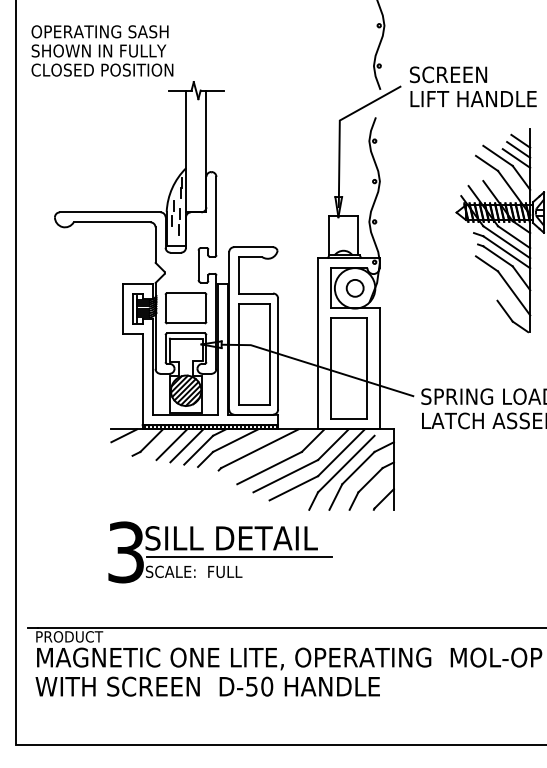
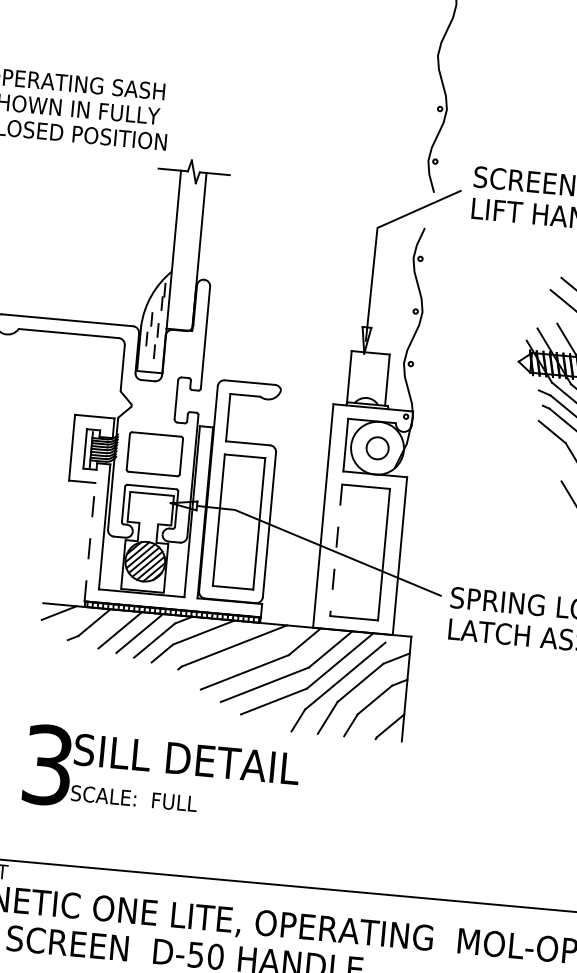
line: (330, 369) -> (335, 551), solid -> dashed
line: (142, 379) -> (89, 541), solid -> dashed
line: (238, 557) -> (193, 785), removed

